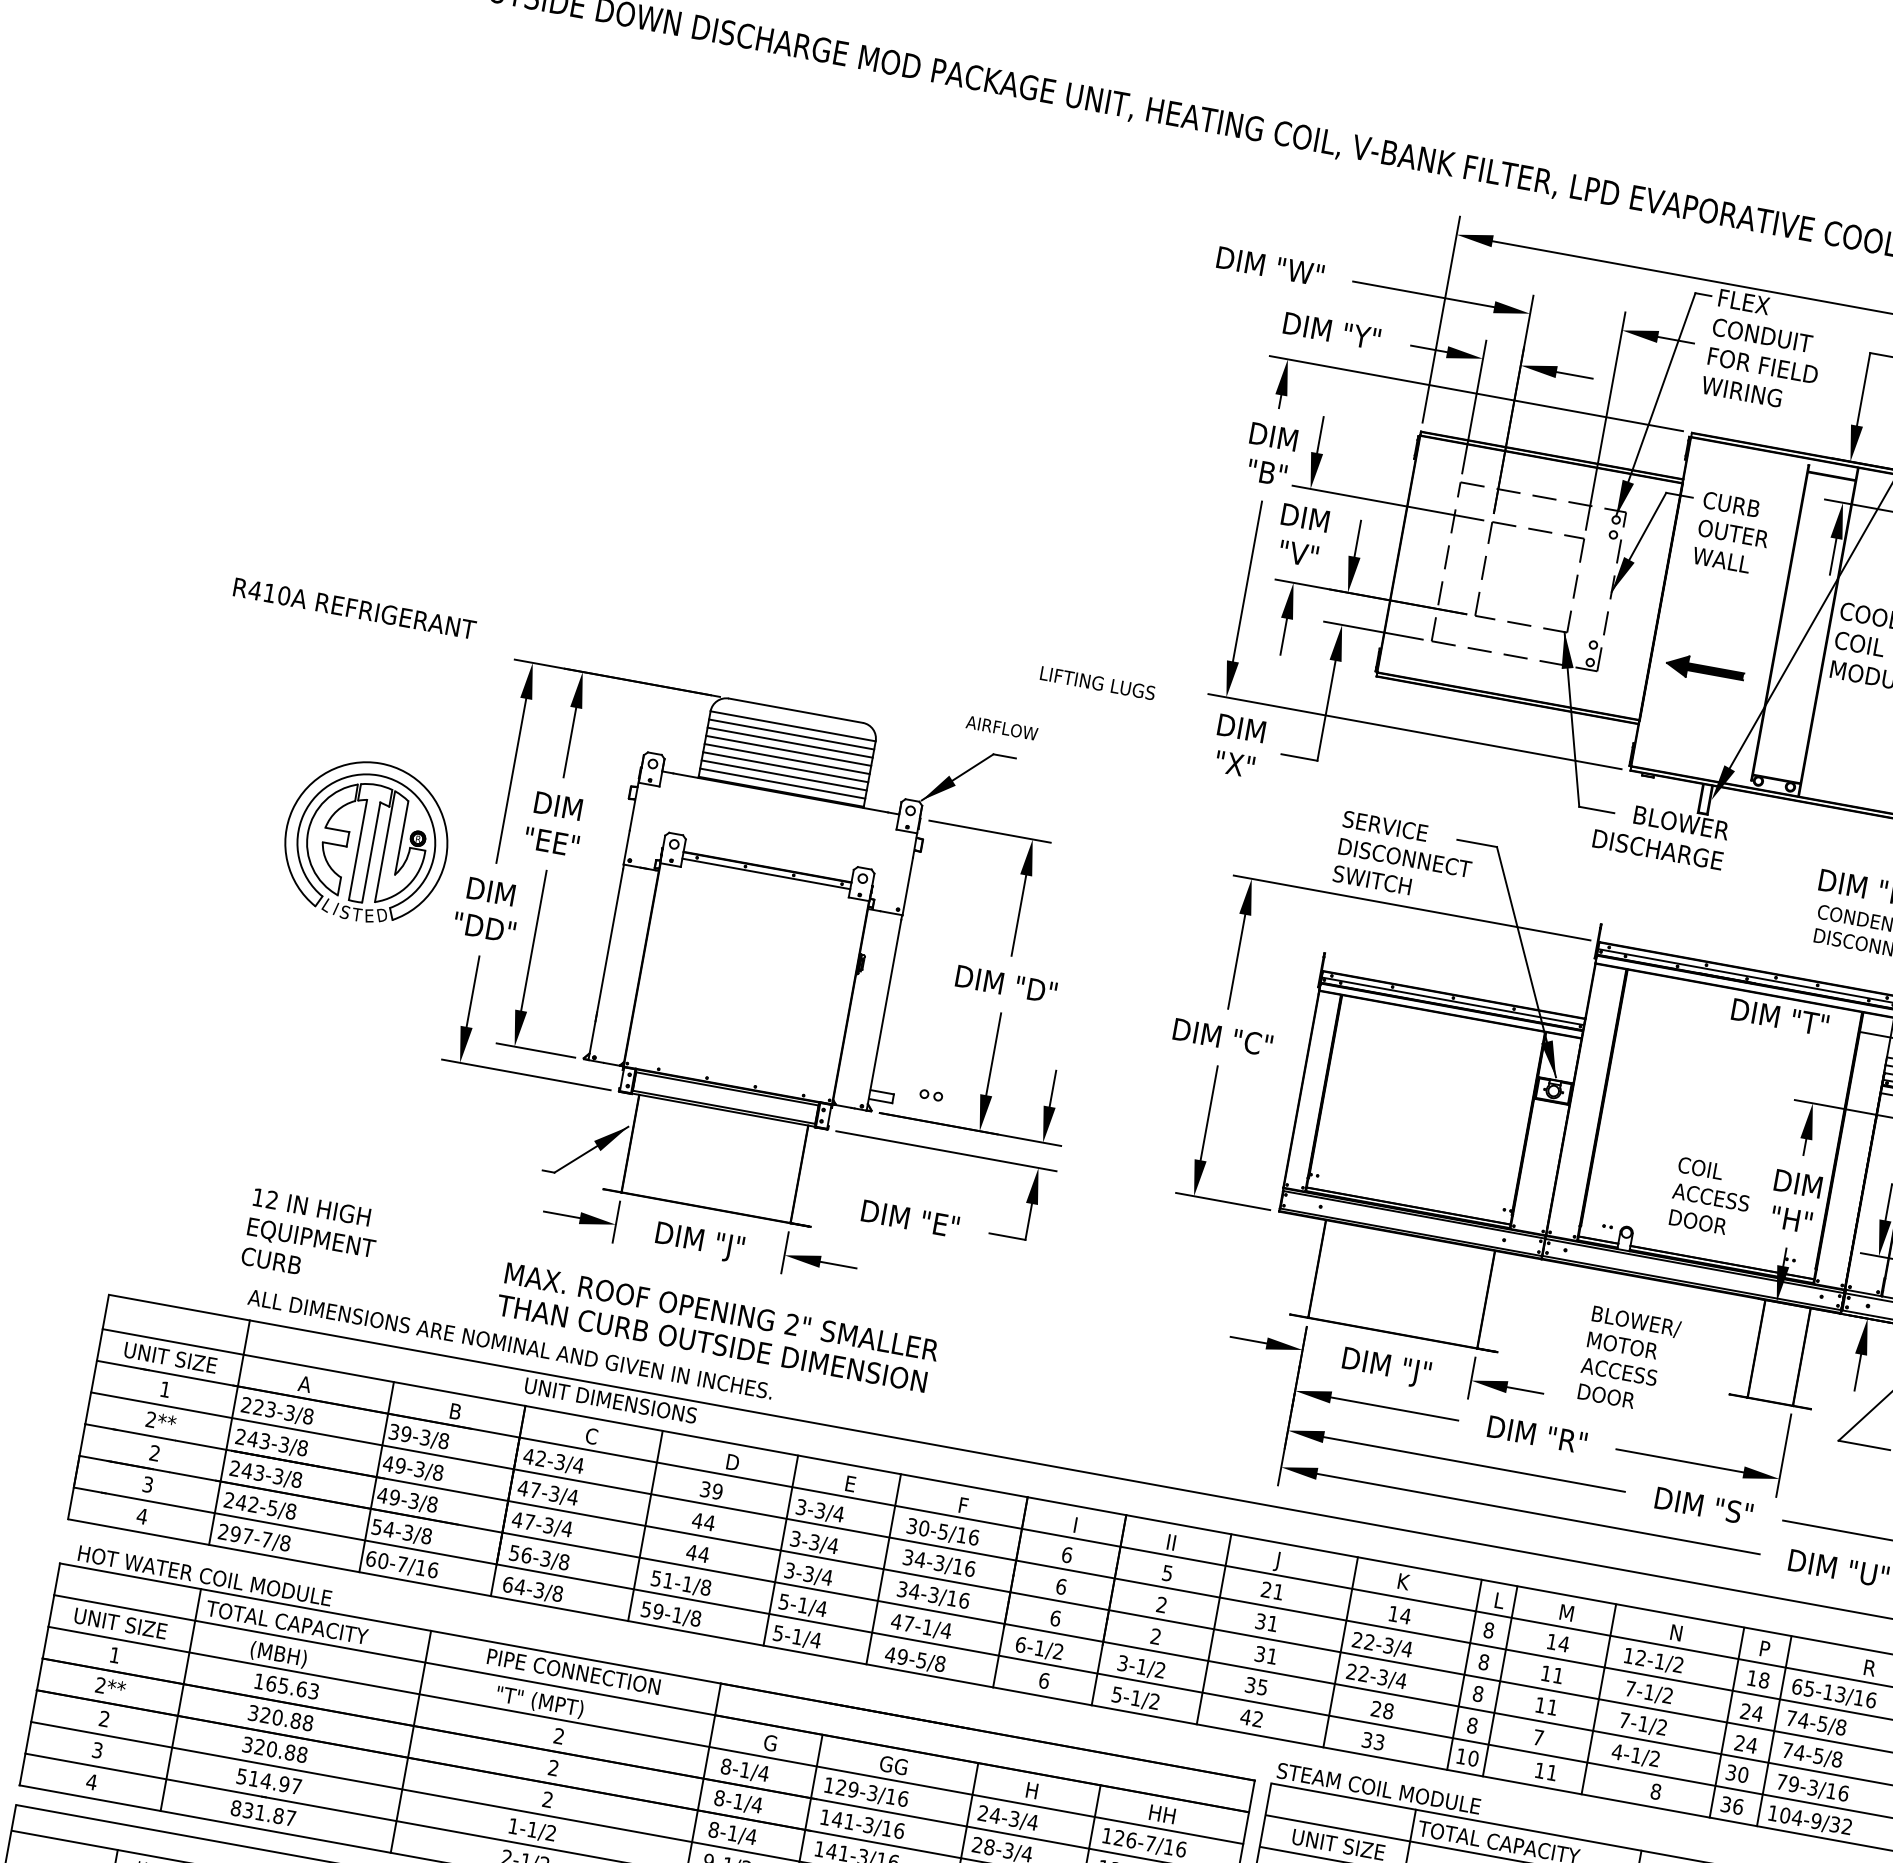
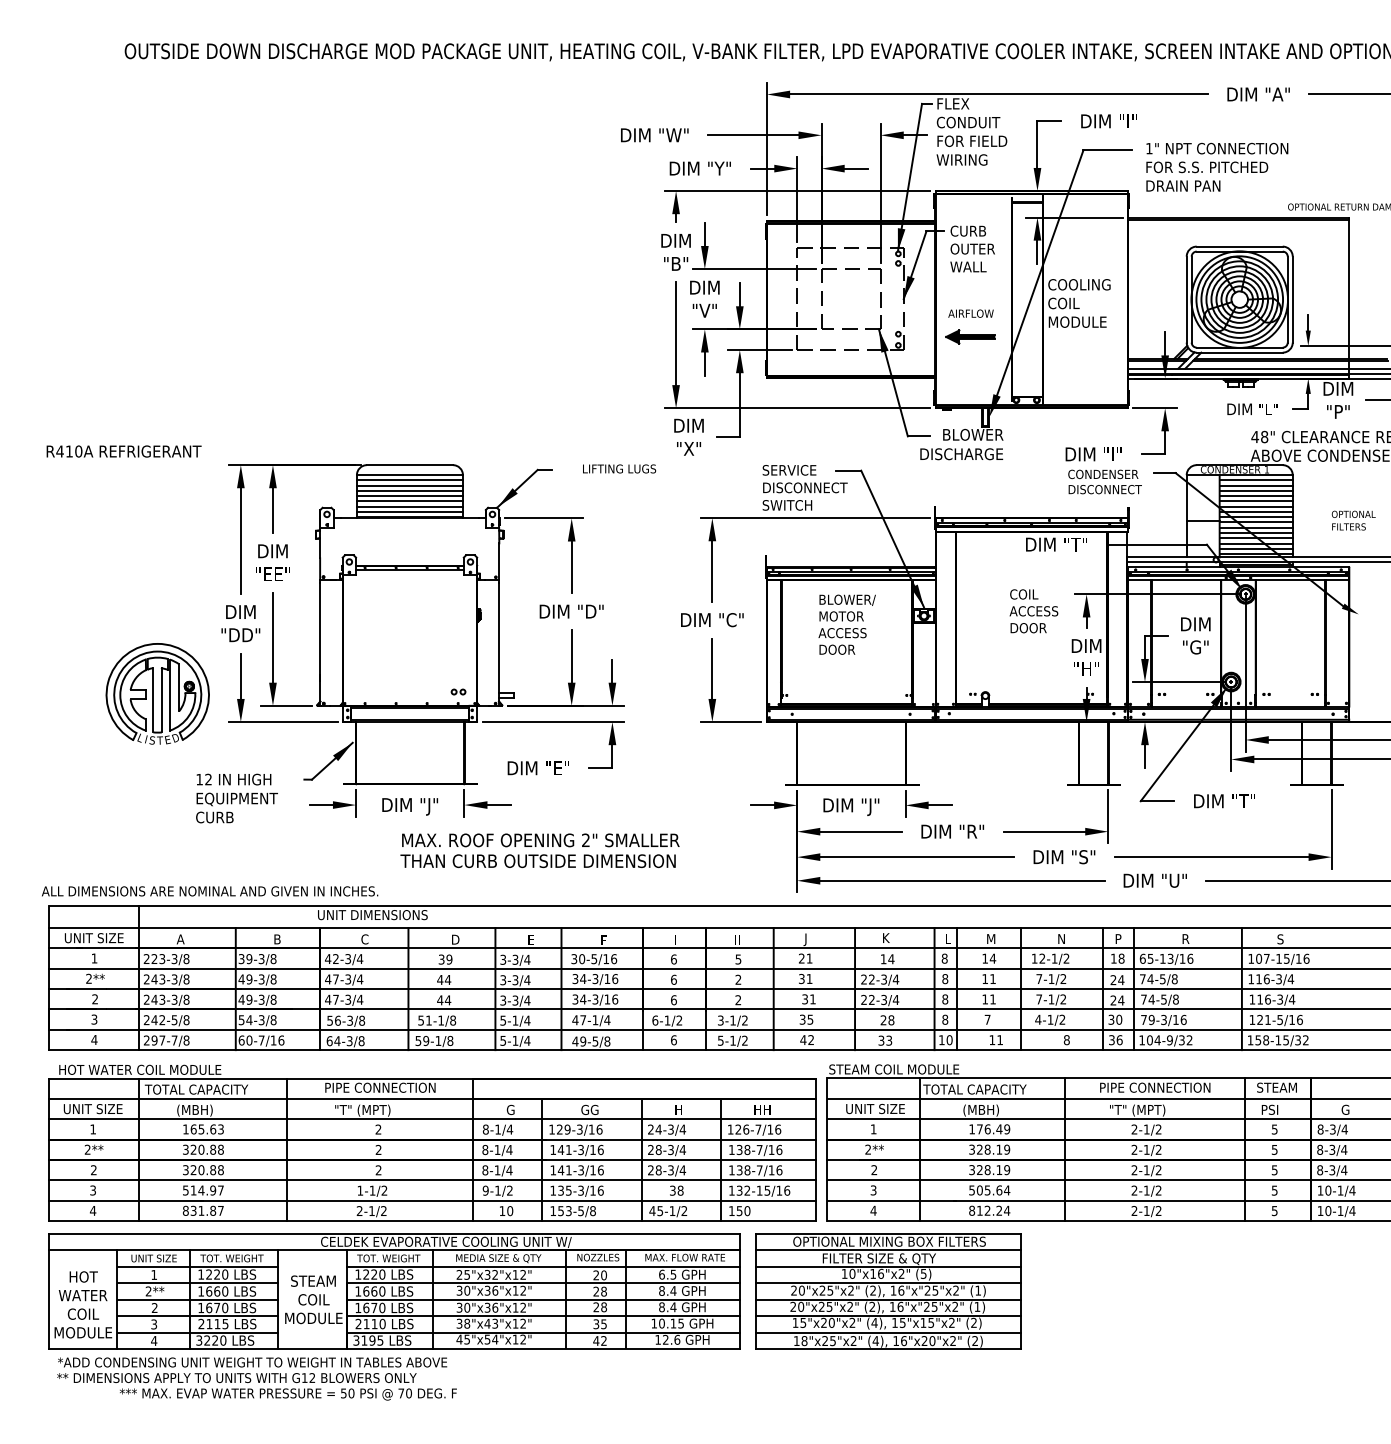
text: (1097, 682) -> (619, 468), moved
text: (1001, 727) -> (970, 313), moved
part: (366, 840) -> (157, 693), moved
part: (931, 1094) -> (458, 691), moved
text: (1710, 1197) -> (1033, 611), moved
text: (310, 1237) -> (236, 798), moved
text: (716, 1327) -> (539, 850), moved
text: (511, 1344) -> (210, 891), moved
text: (1627, 1359) -> (846, 624), moved

